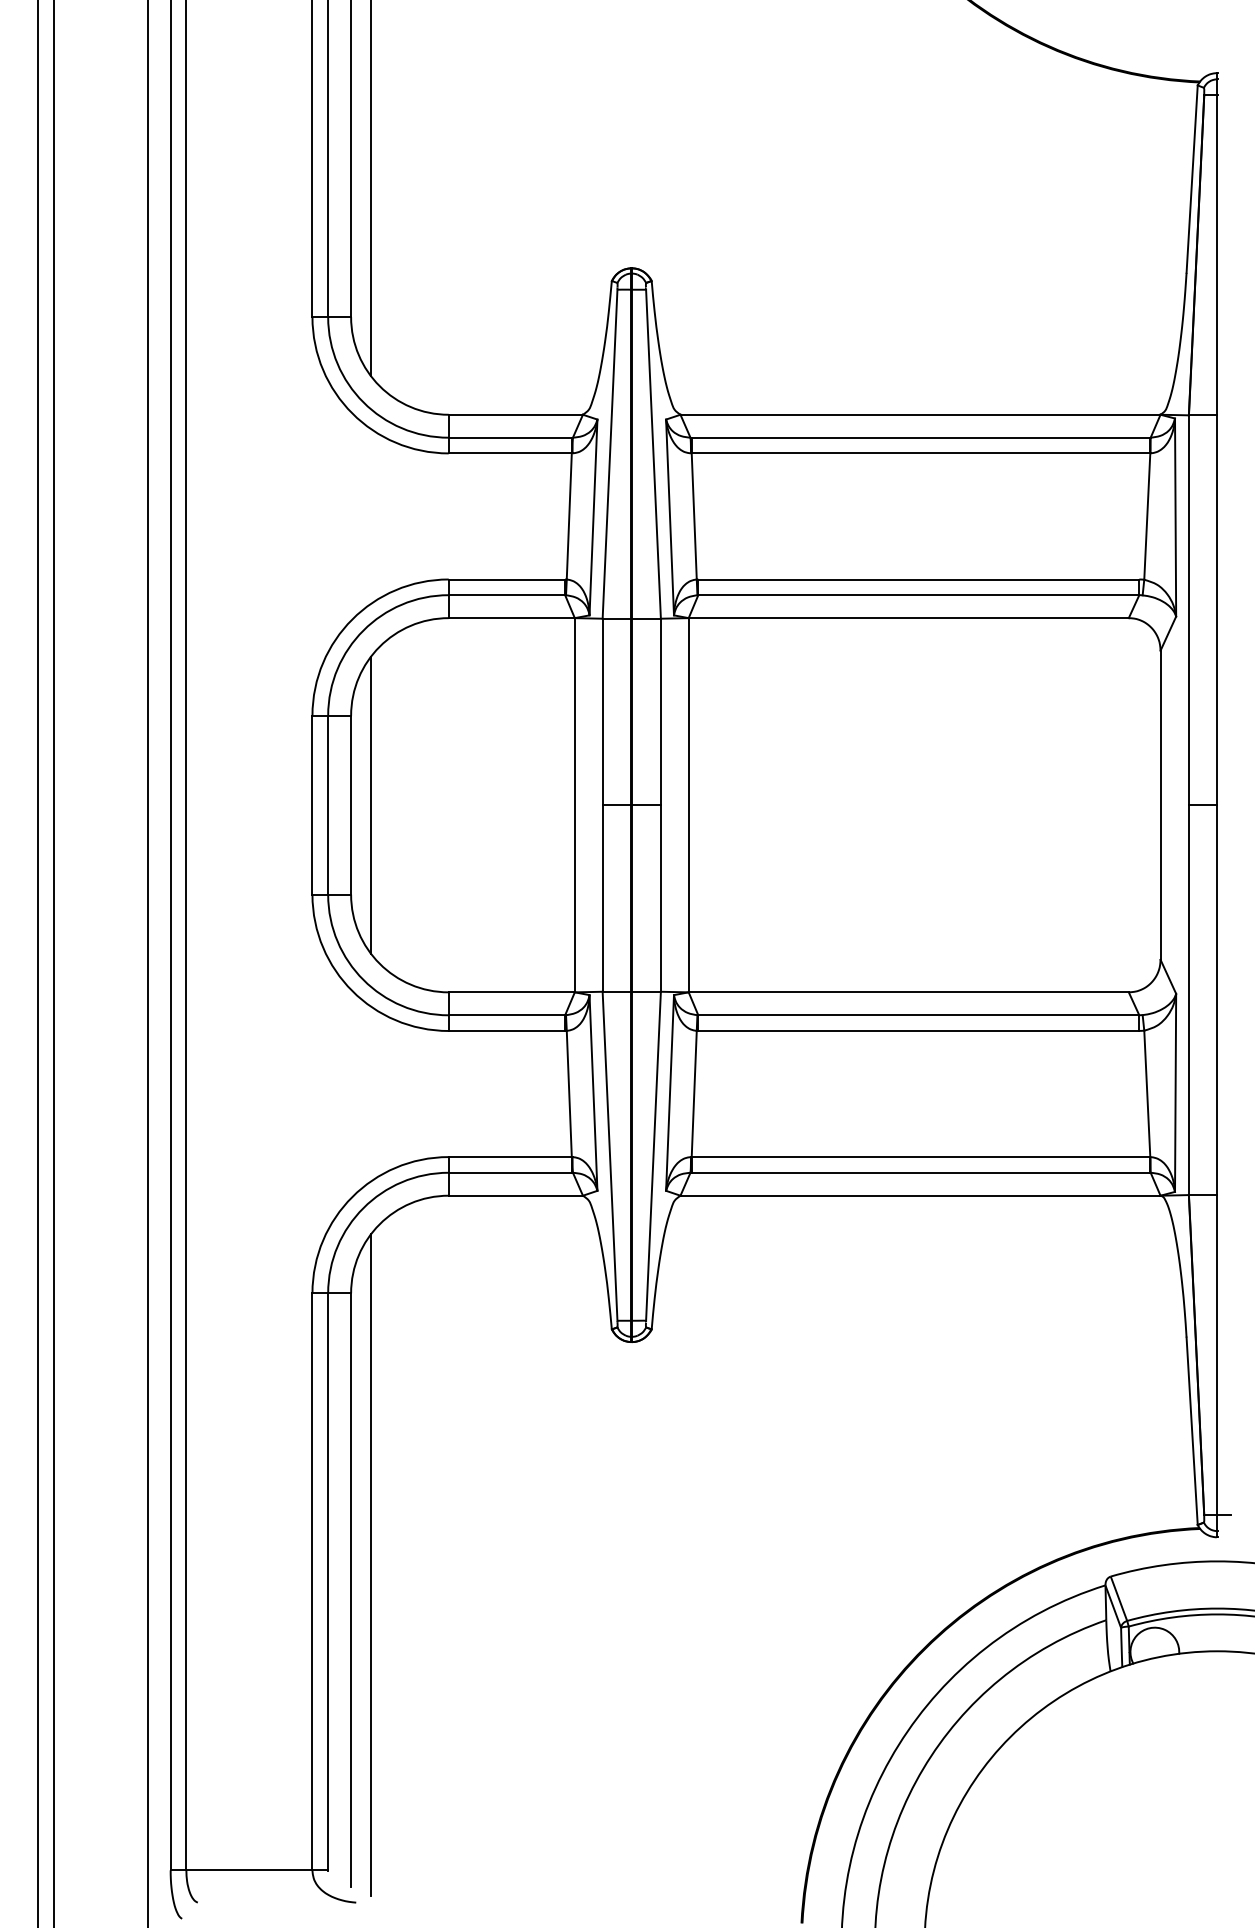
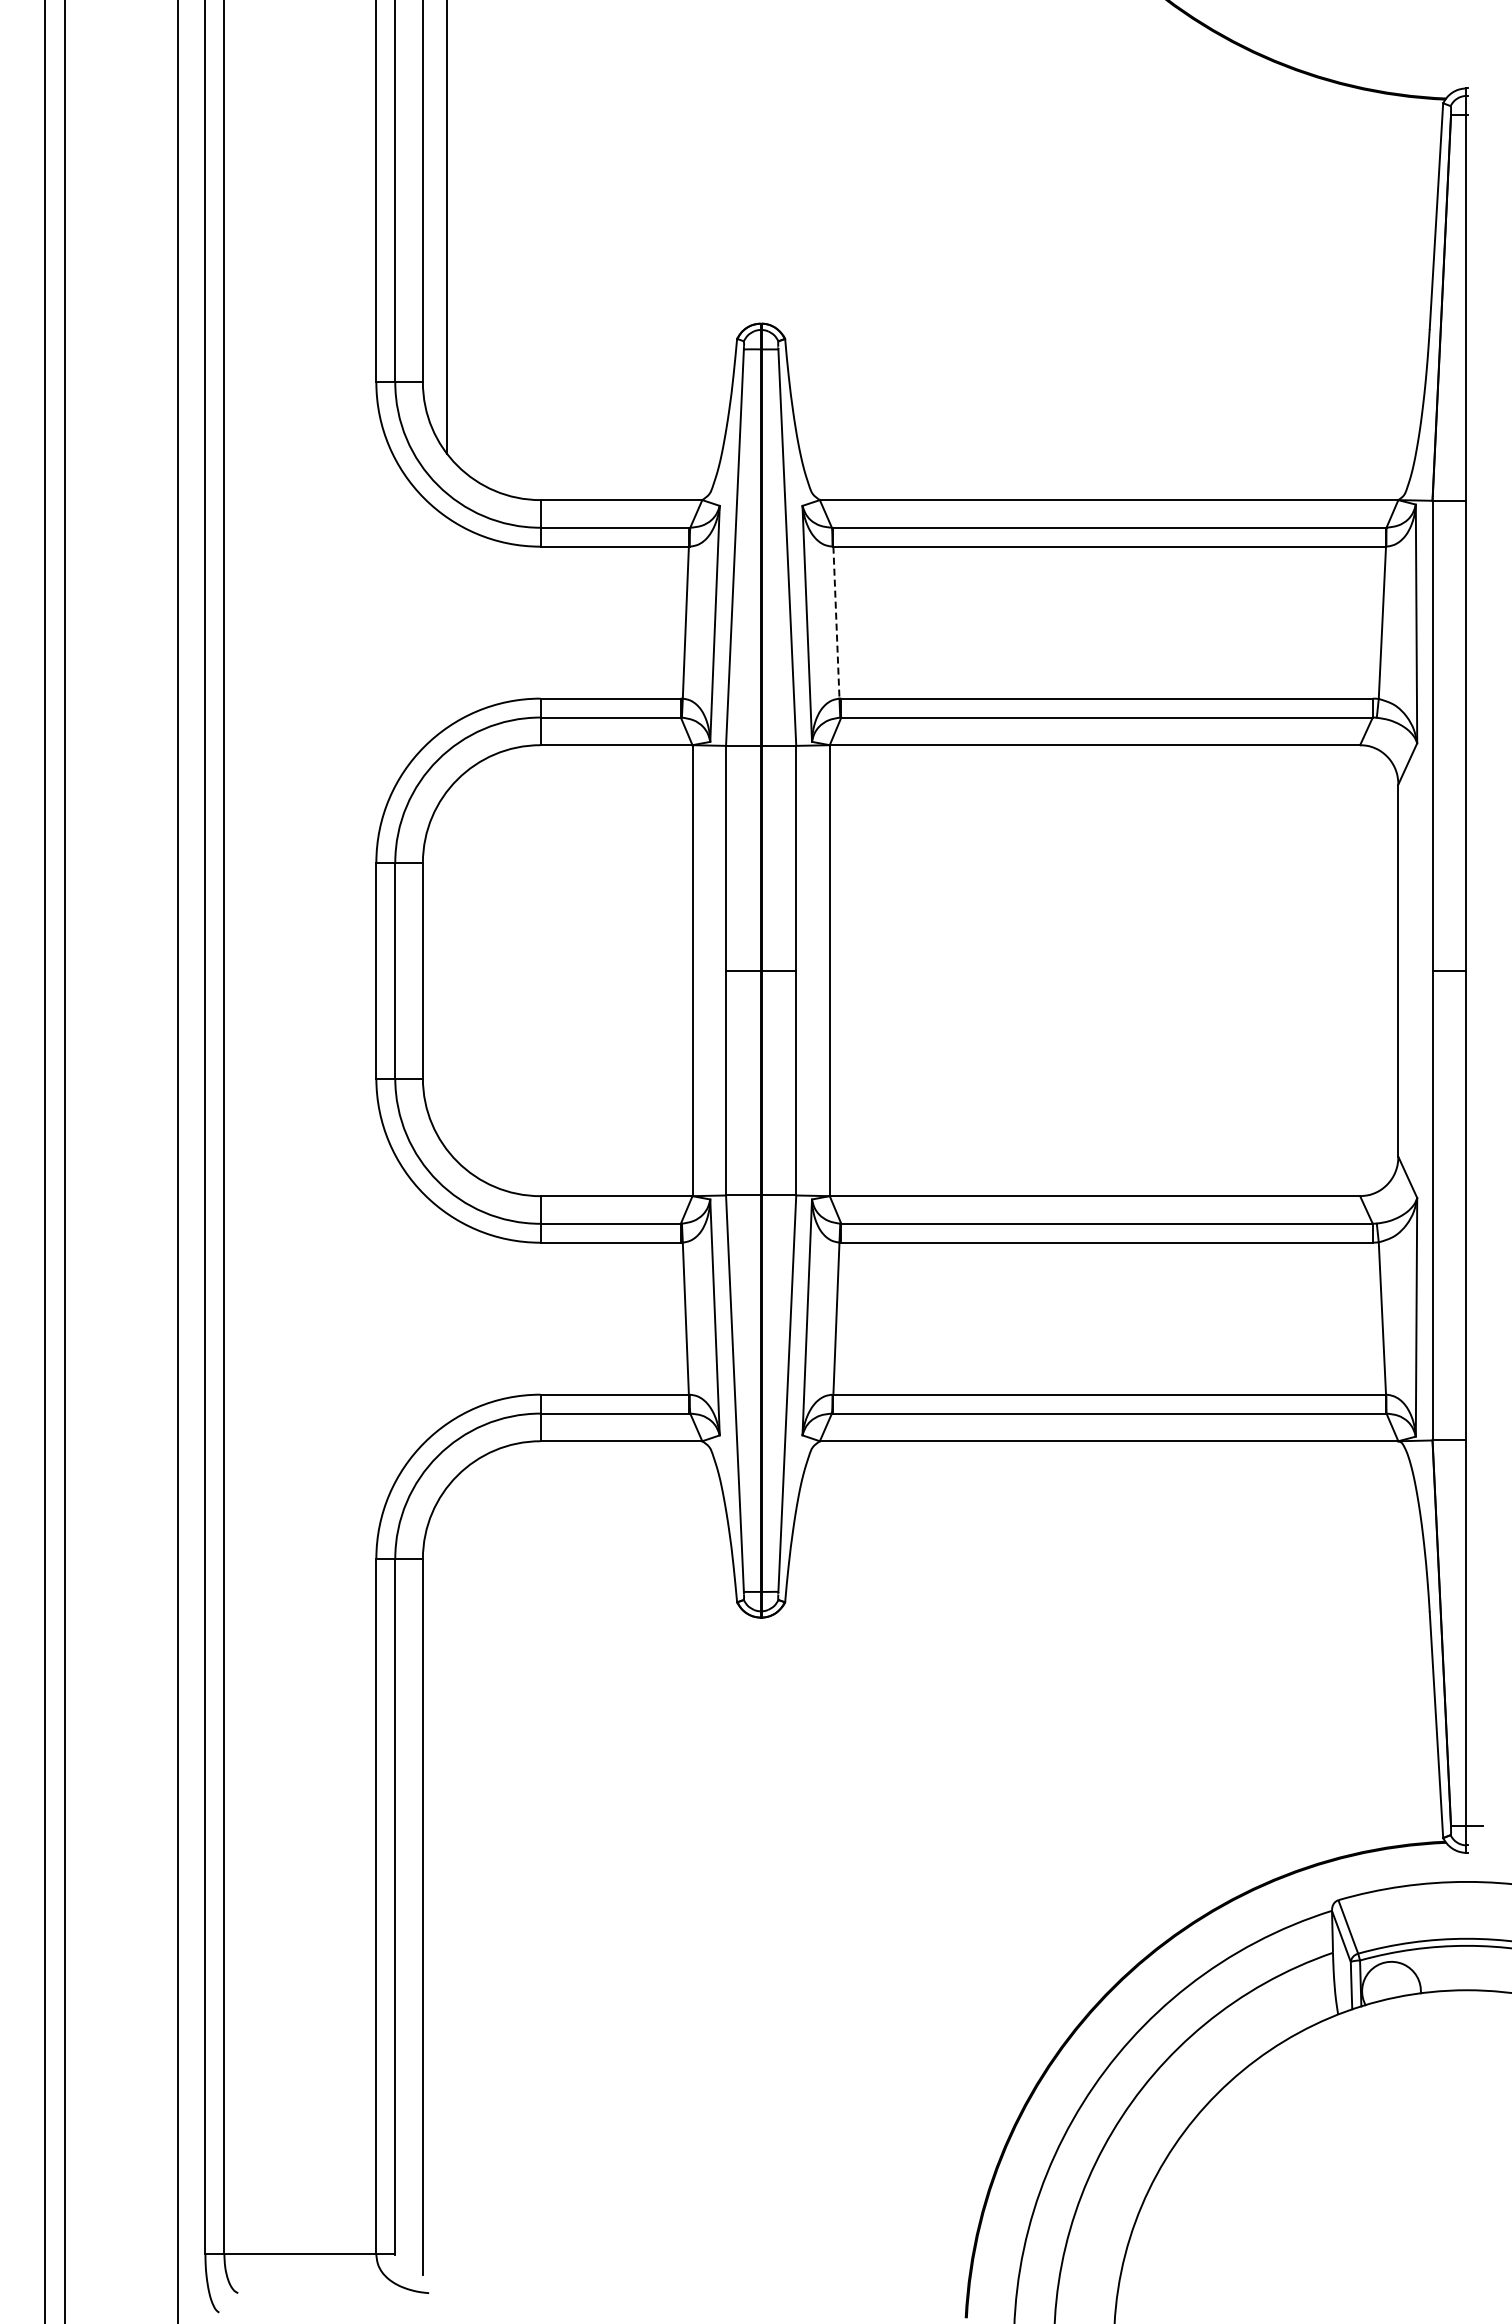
line: (694, 517) -> (836, 623), solid -> dashed
line: (371, 805) -> (447, 970), removed
line: (371, 1565) -> (447, 1886), removed

